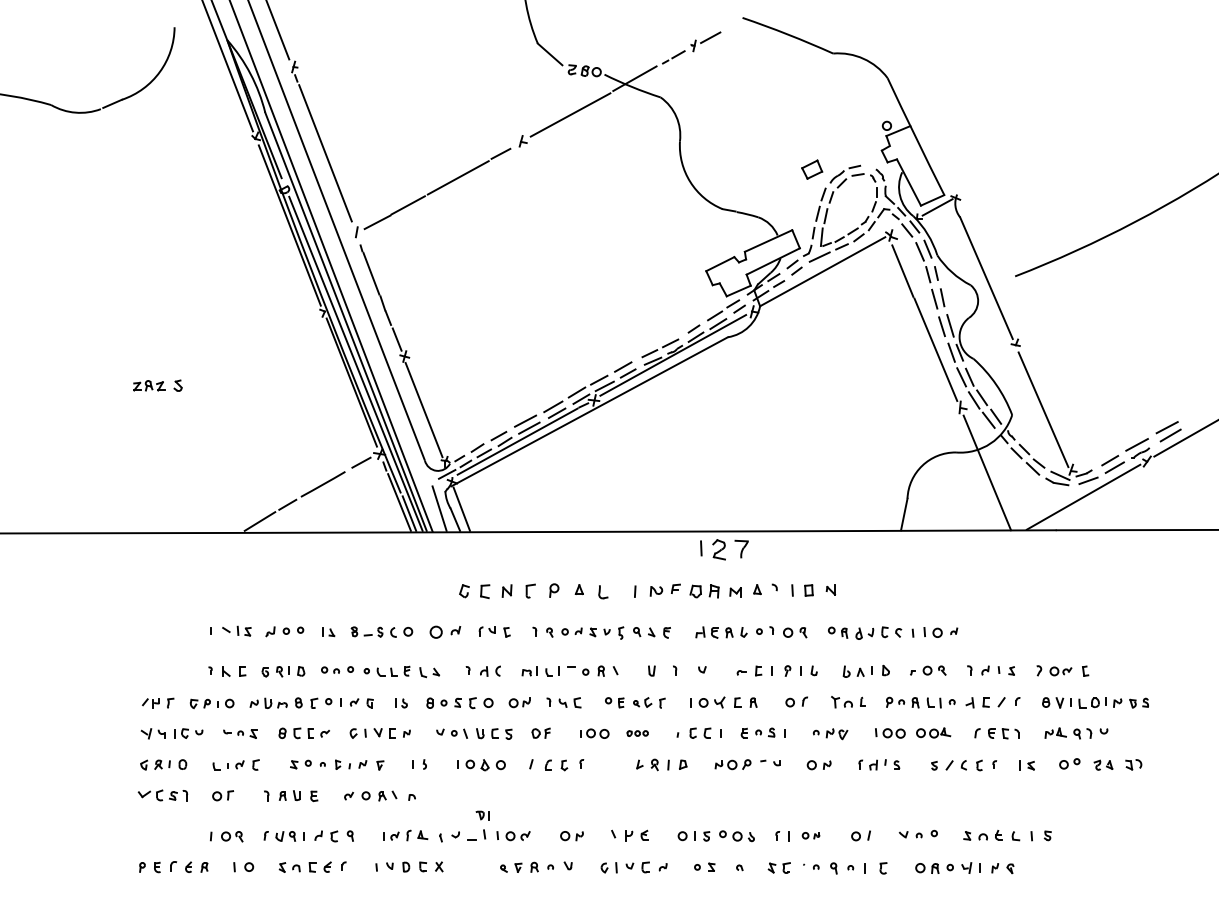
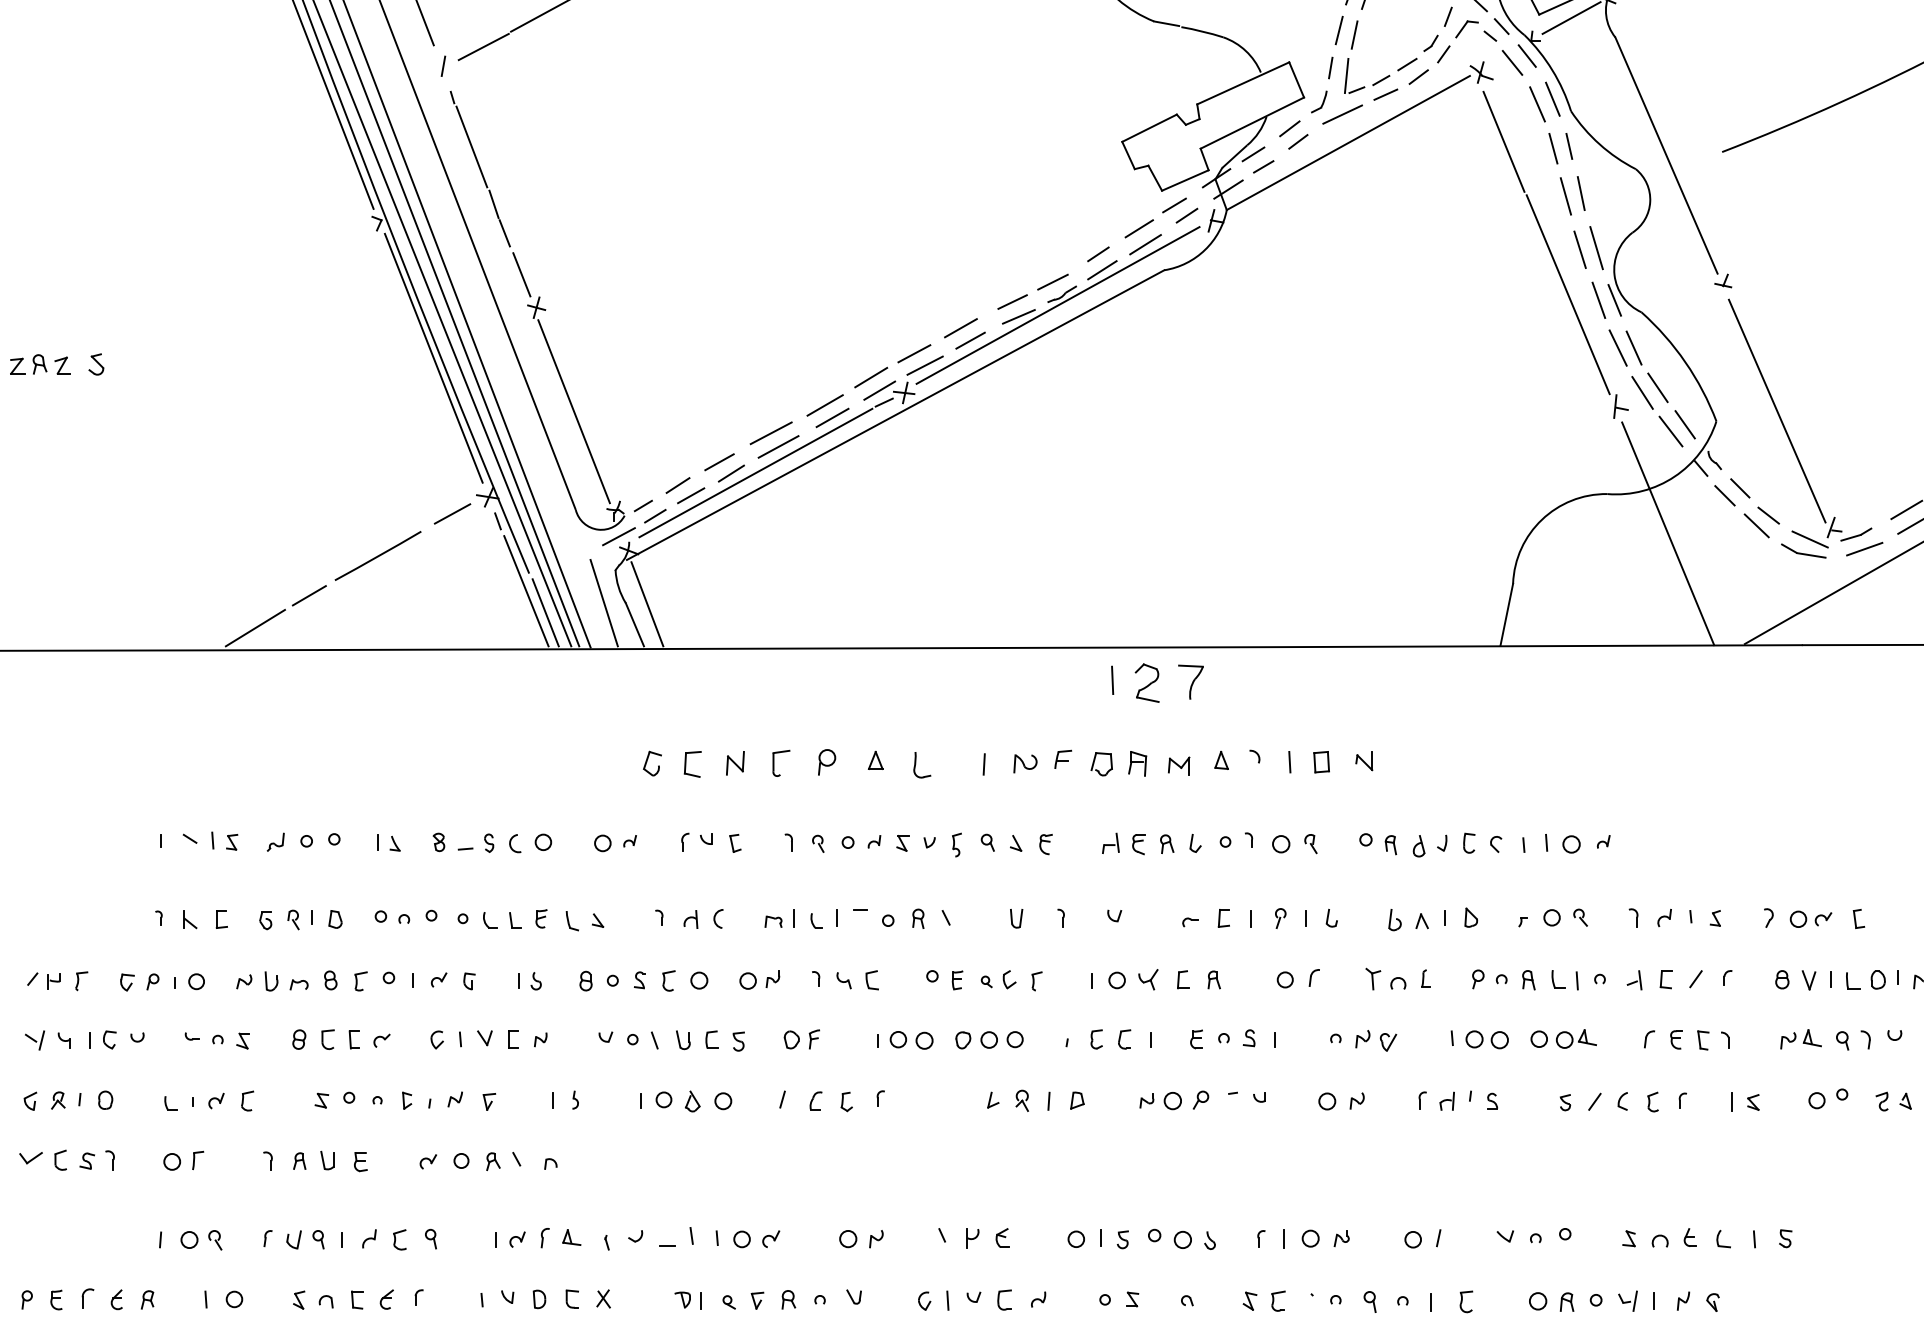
part: (445, 632) -> (615, 843), size x0.71
part: (637, 733) -> (988, 1039), size x1.67
part: (482, 815) -> (687, 1300), moved
part: (810, 835) -> (1324, 1237), size x1.43

